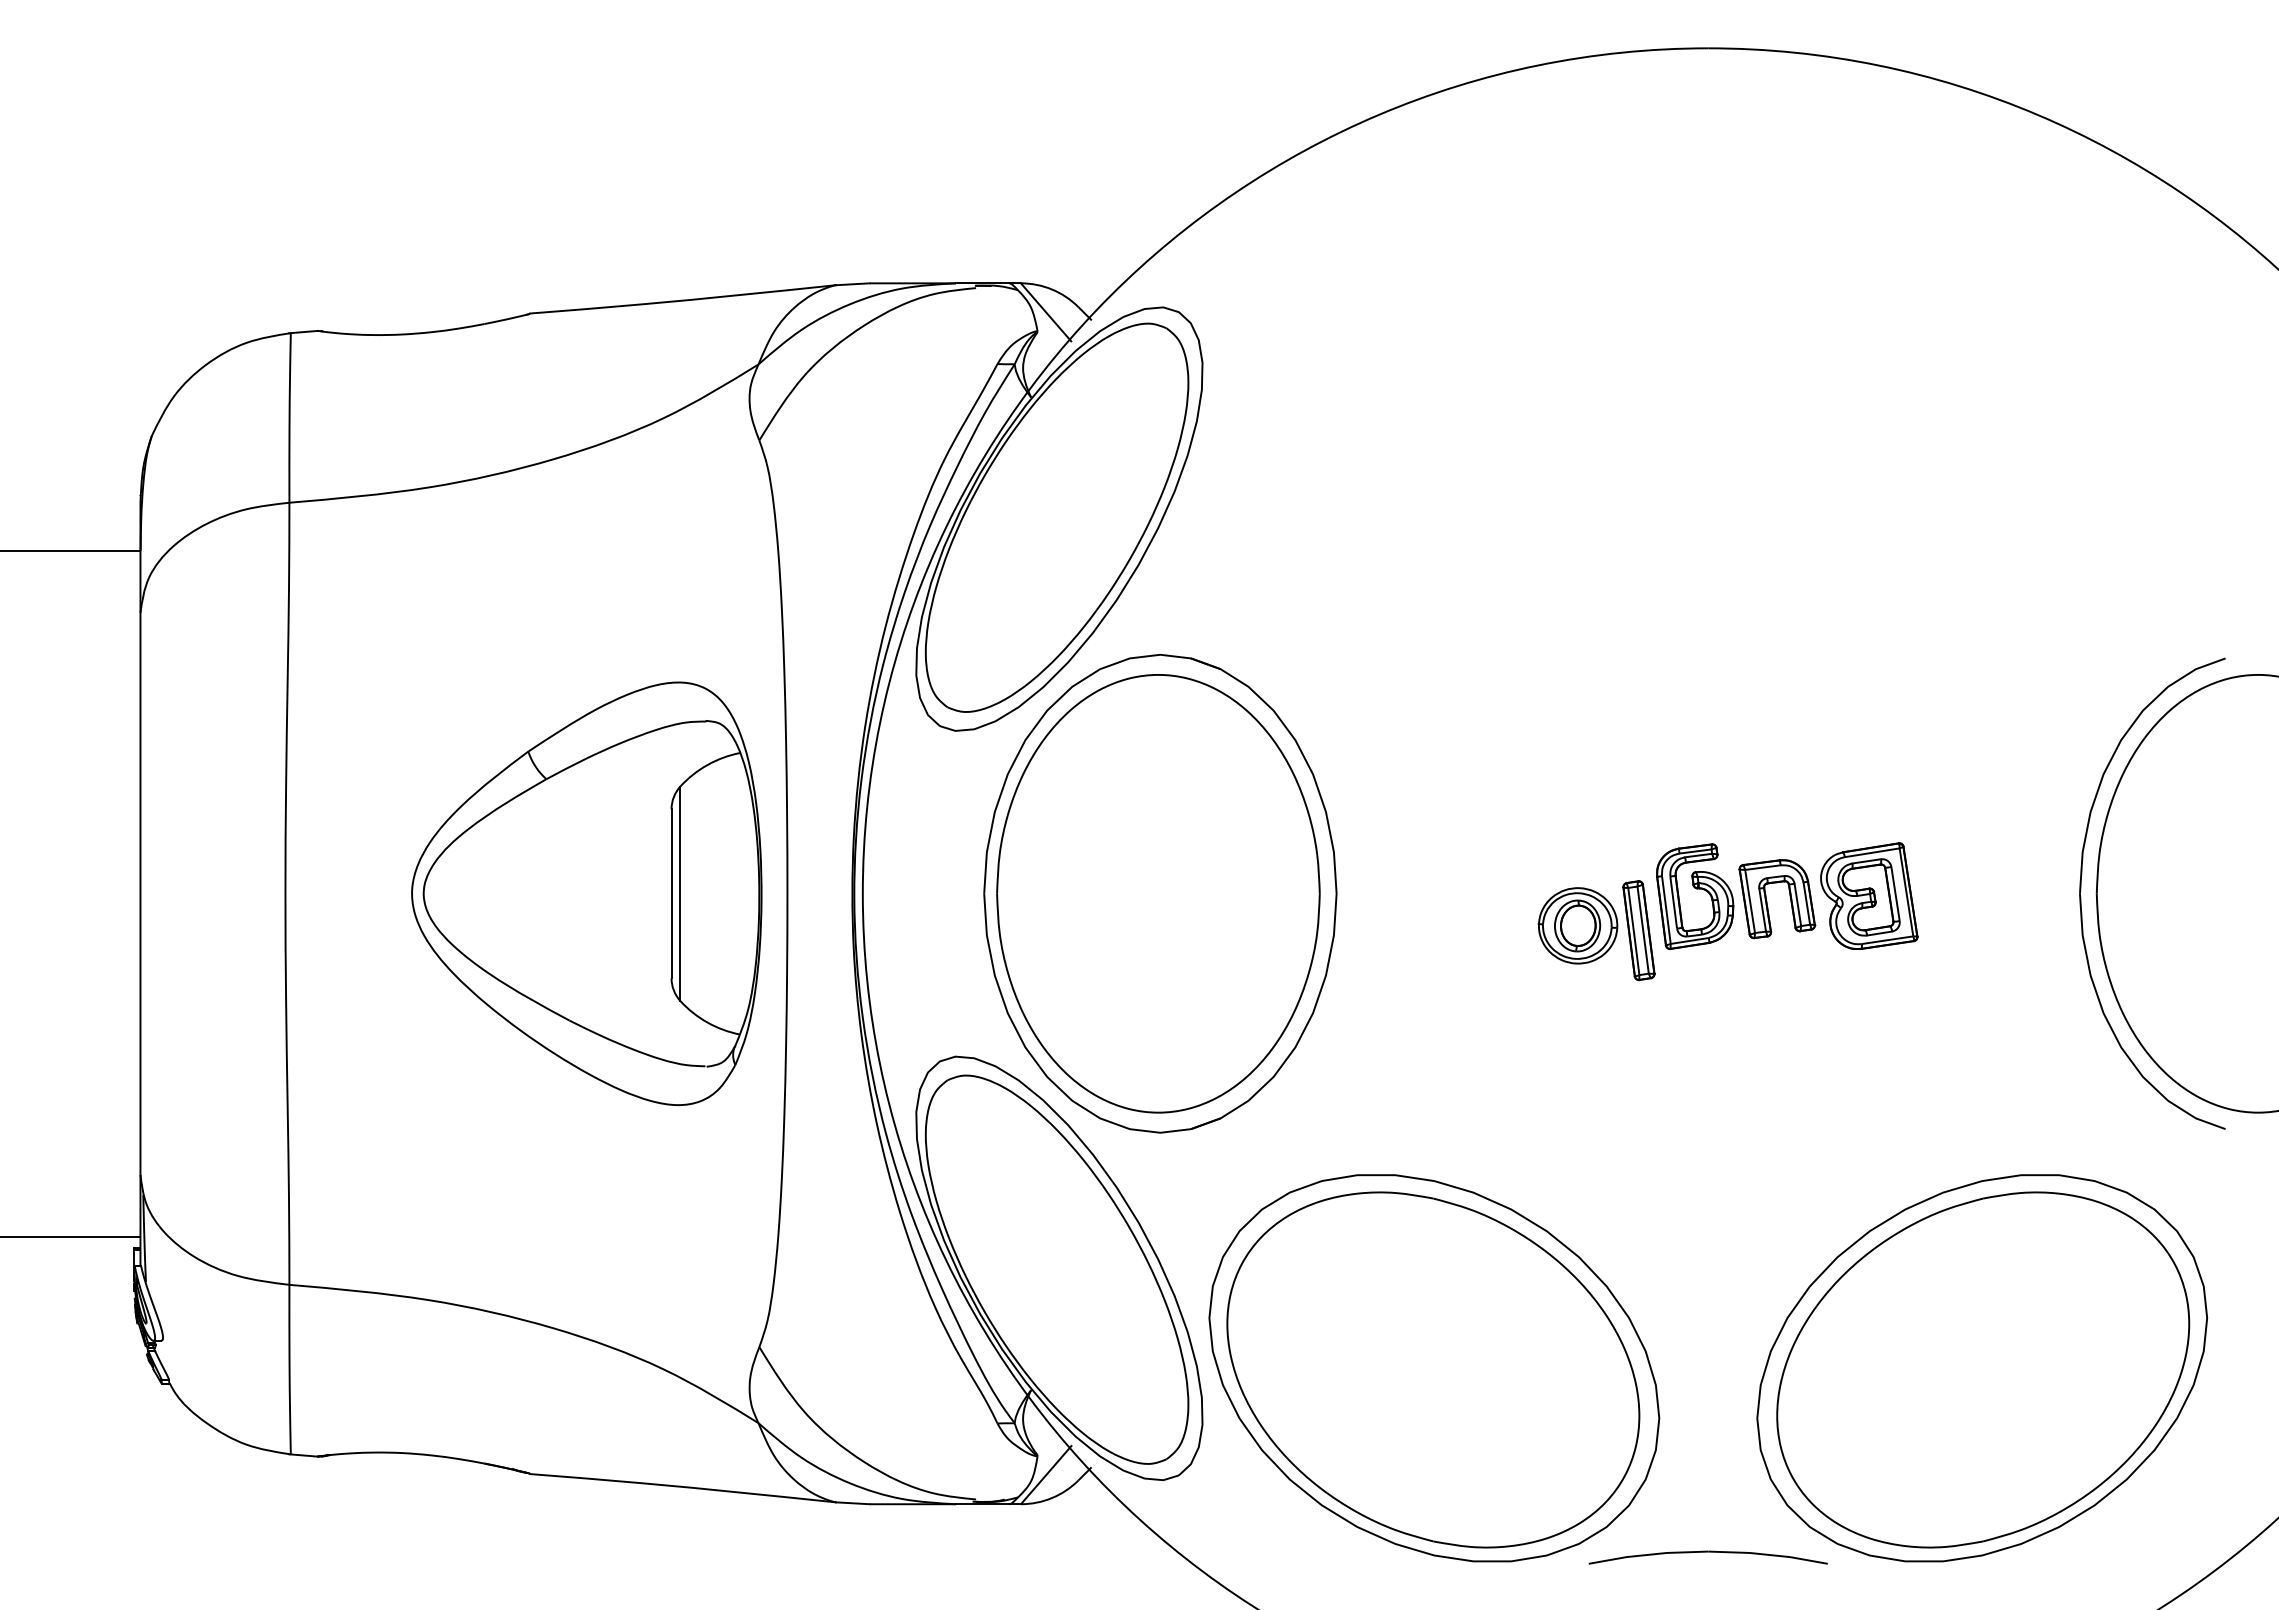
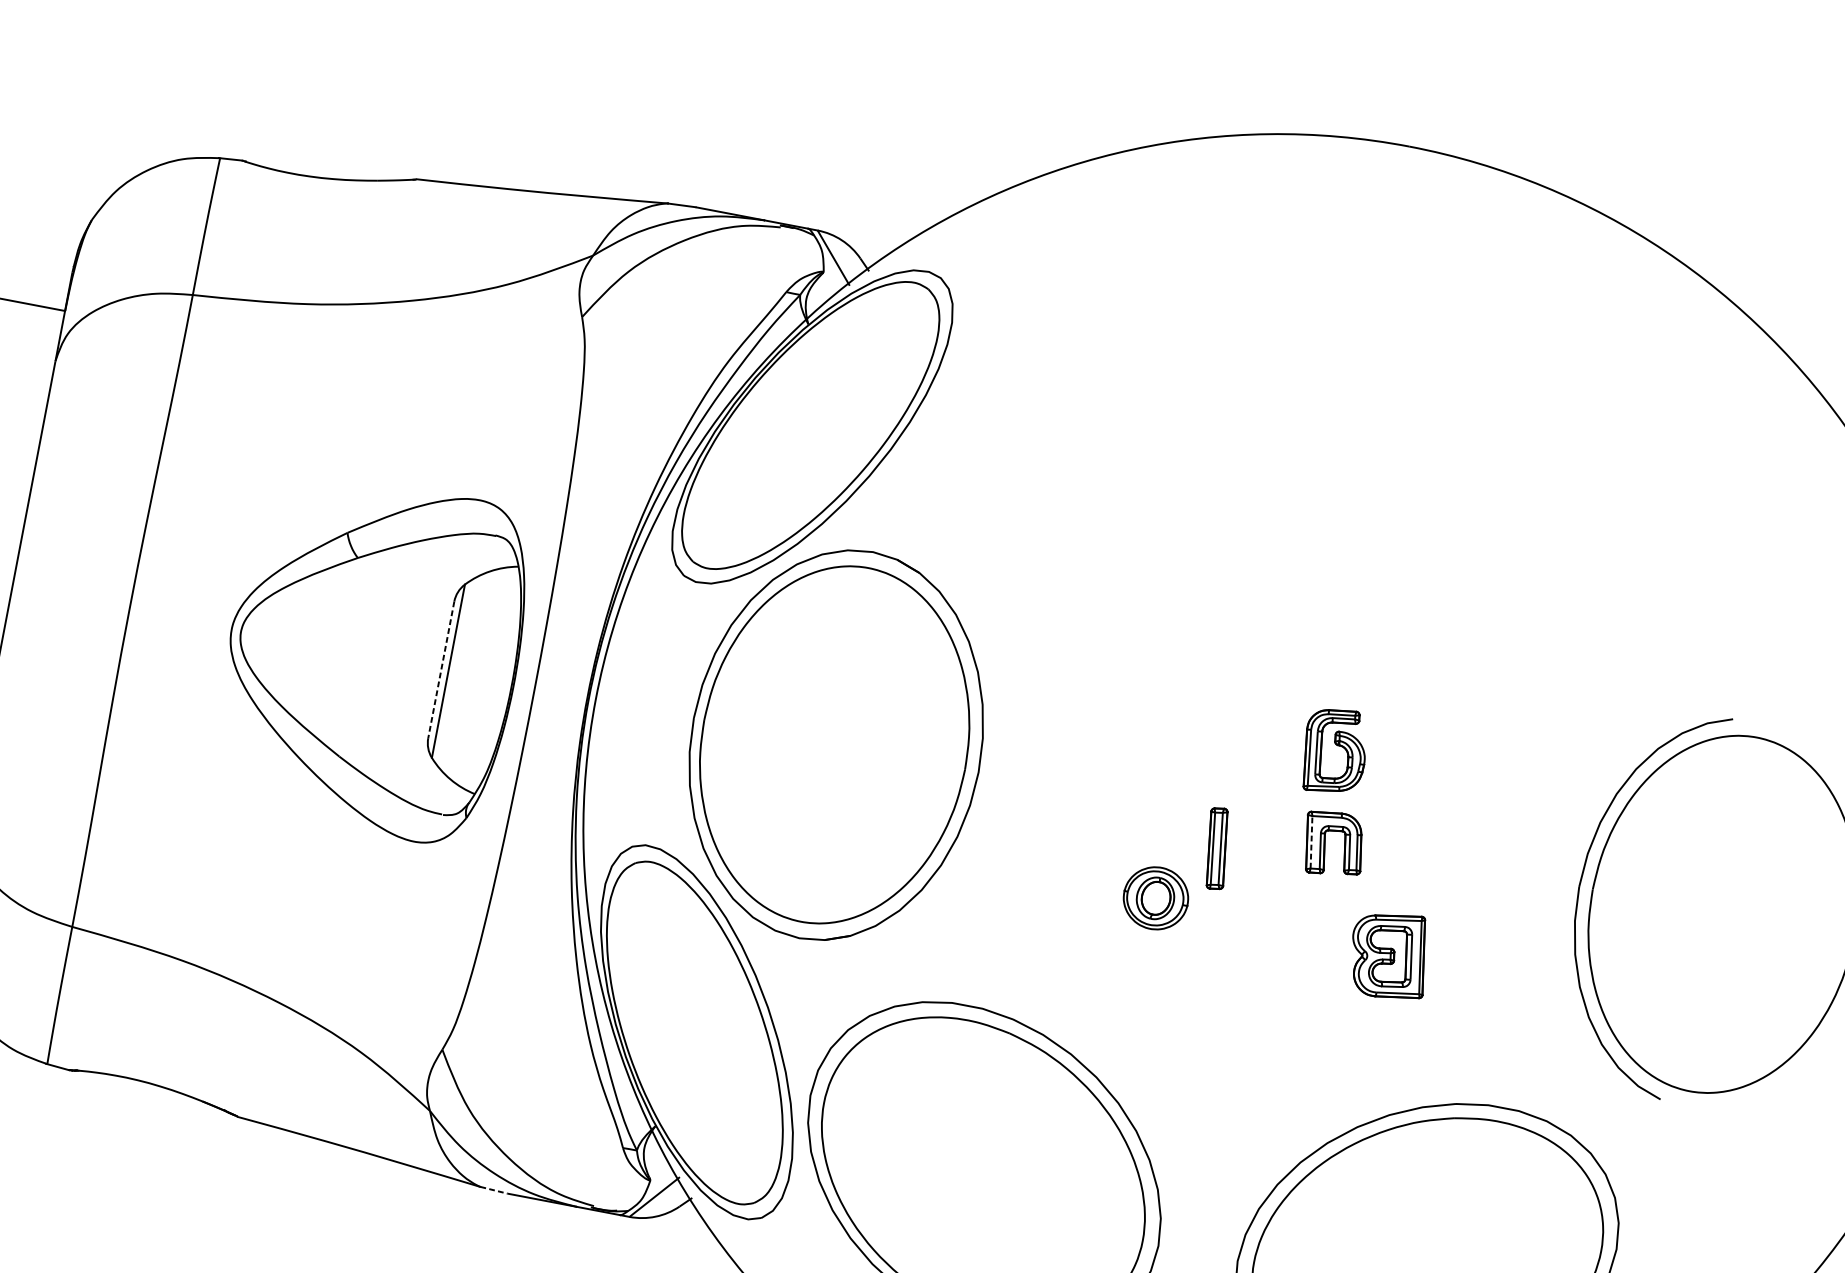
part: (1696, 889) -> (1336, 745), moved
line: (671, 893) -> (441, 669), solid -> dashed
part: (1869, 895) -> (1390, 954), moved
line: (1750, 901) -> (1311, 842), solid -> dashed
part: (1577, 925) -> (1155, 897), moved
line: (852, 1503) -> (493, 1190), solid -> dashed

